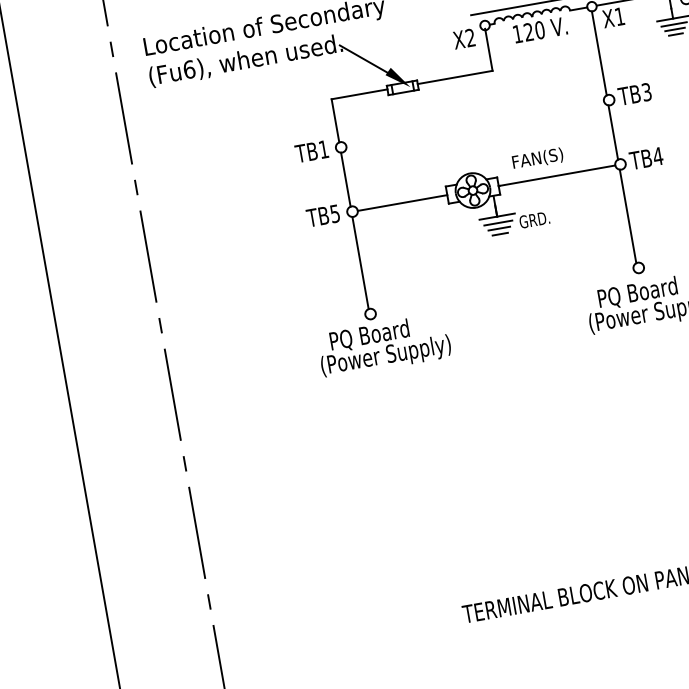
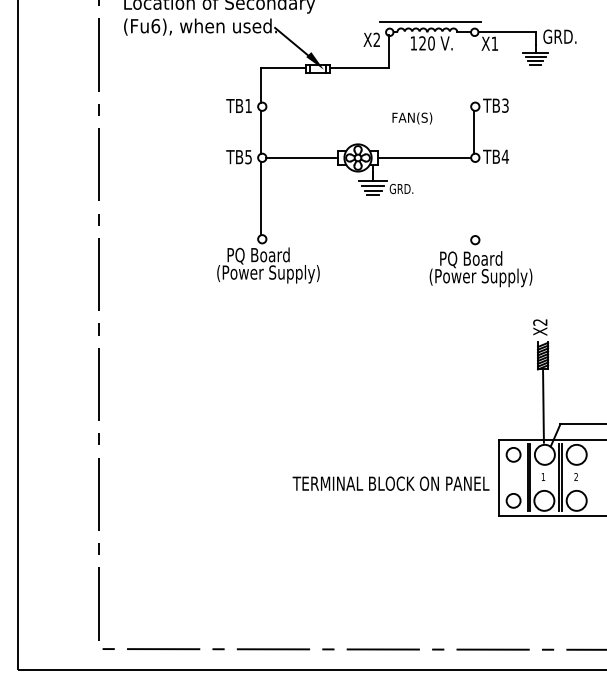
line: (599, 52) -> (474, 68), removed
text: (538, 159) -> (412, 118), moved
line: (628, 215) -> (474, 198), removed

